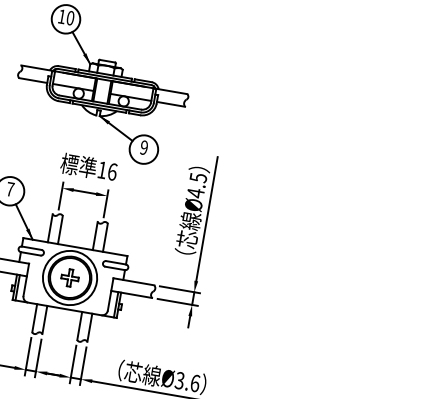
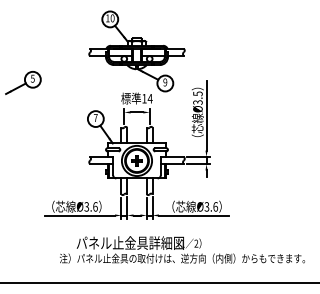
text: (111, 171) -> (149, 98), 16 -> 14
text: (195, 193) -> (197, 102), Ø4.5 -> Ø3.5

